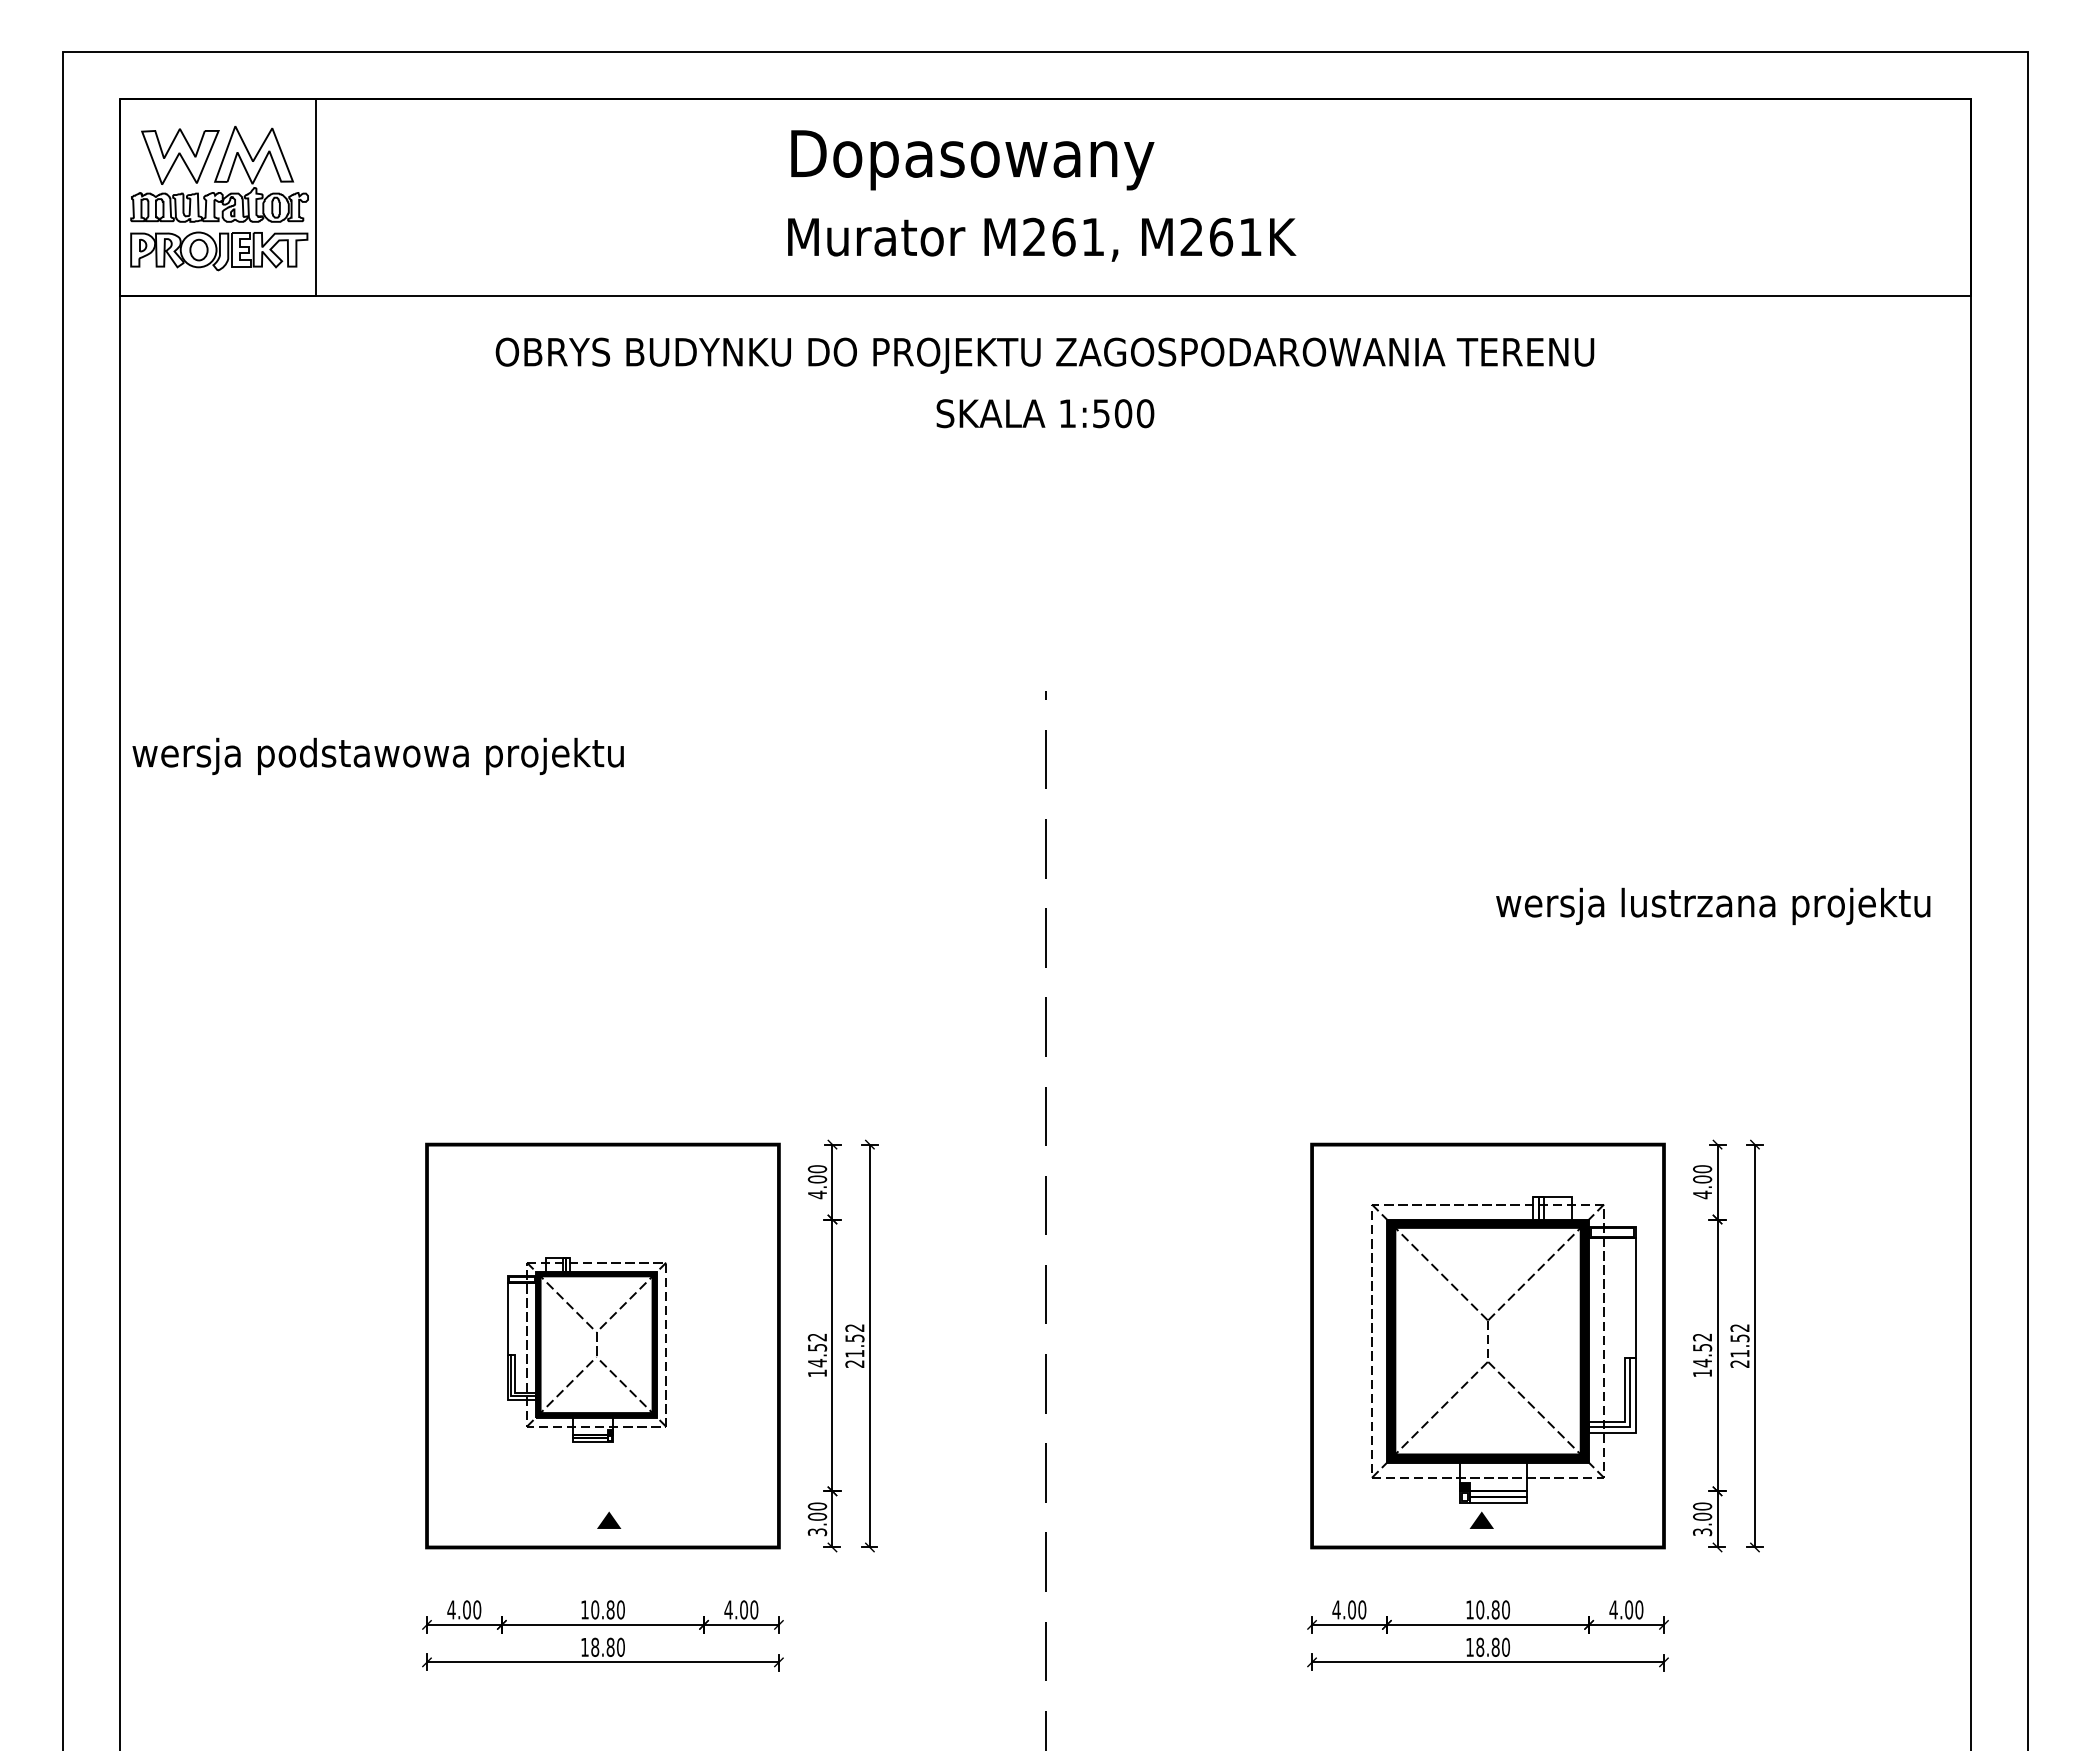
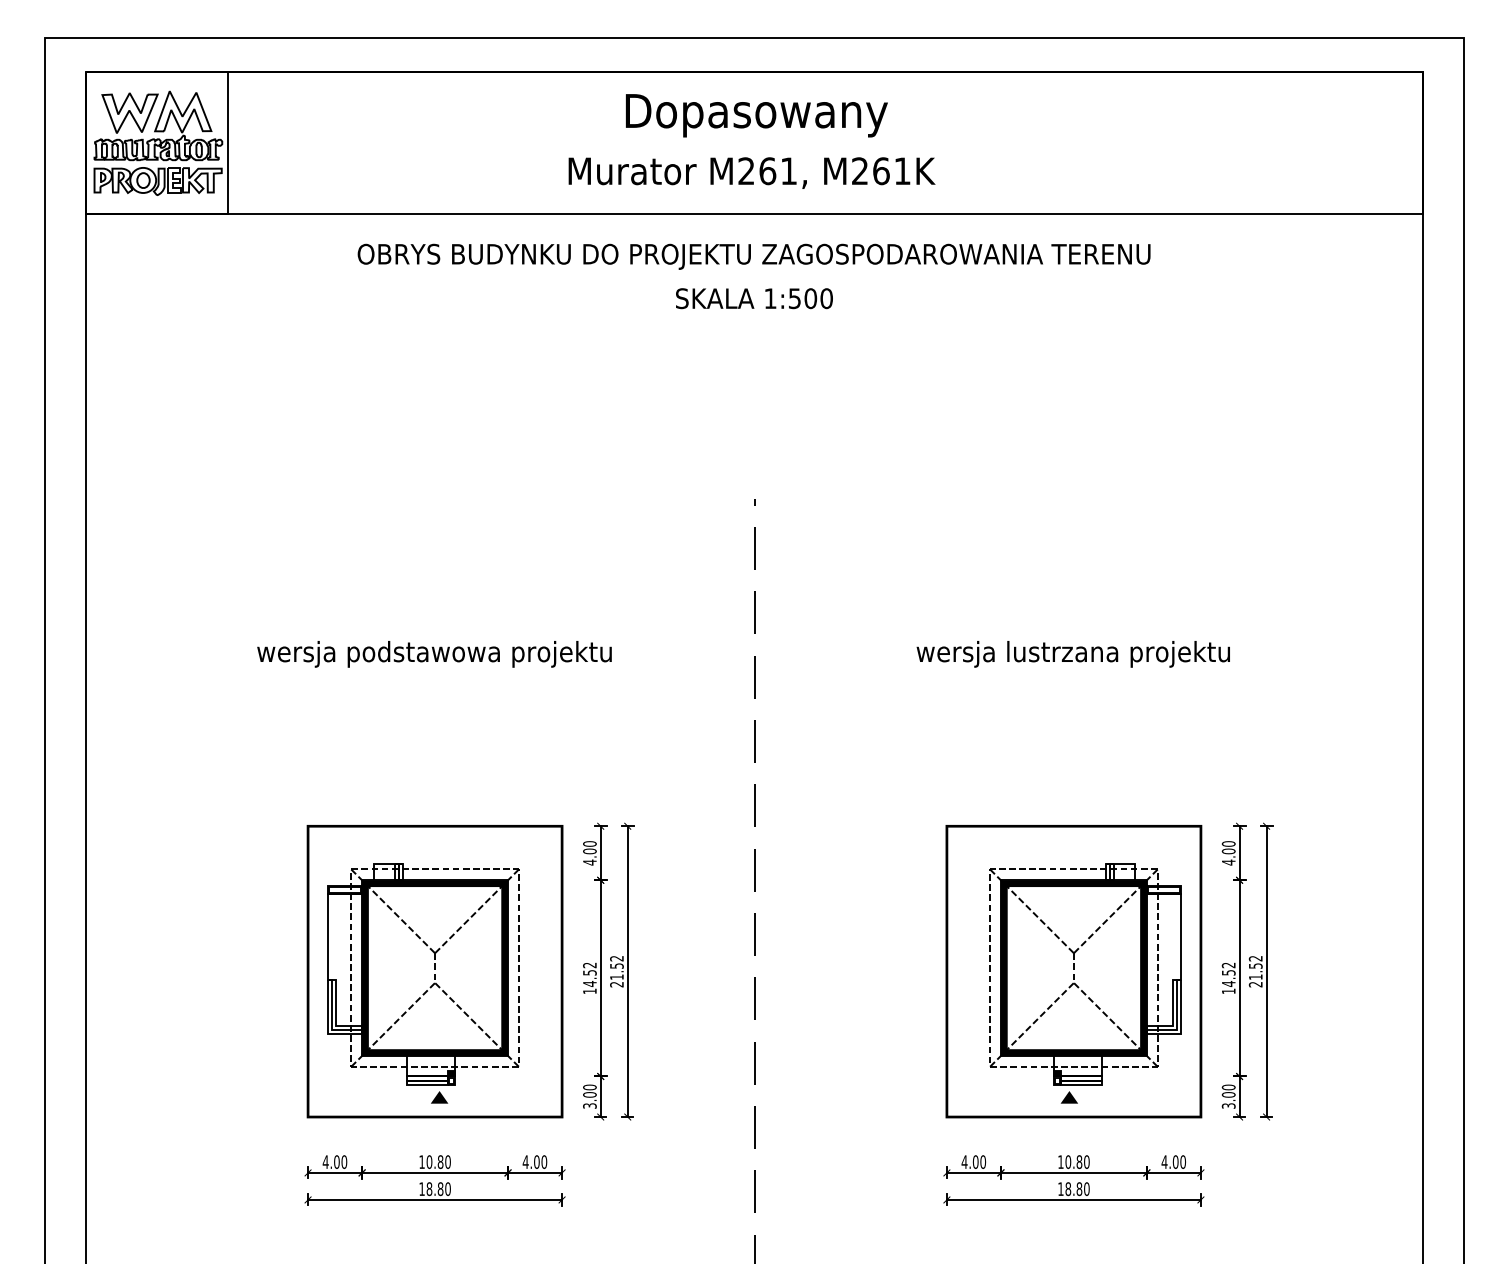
text: (972, 160) -> (756, 115), moved
text: (377, 756) -> (434, 654), moved
text: (1713, 906) -> (1073, 654), moved
part: (586, 1349) -> (423, 974), size x1.67

